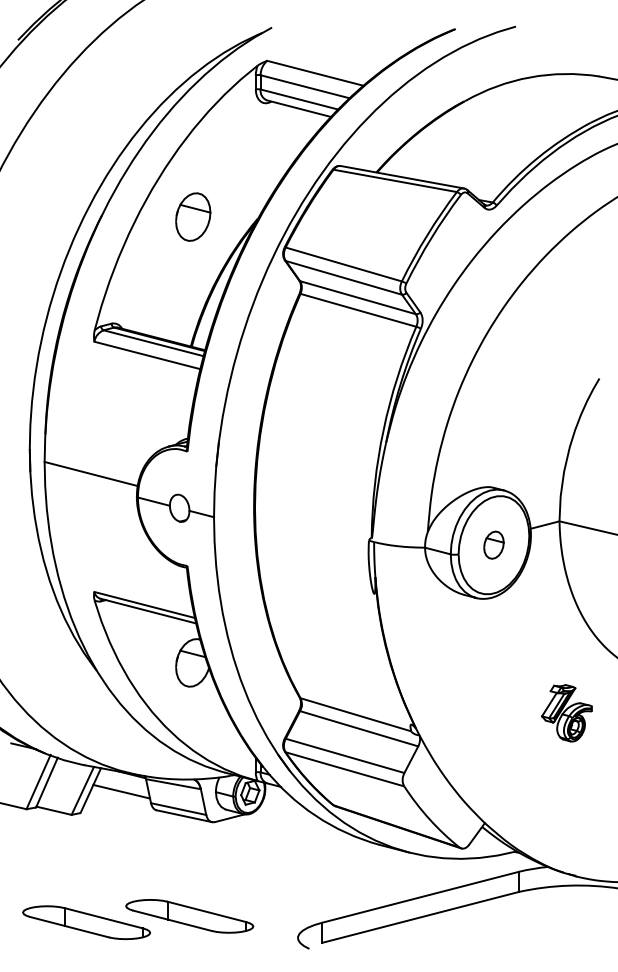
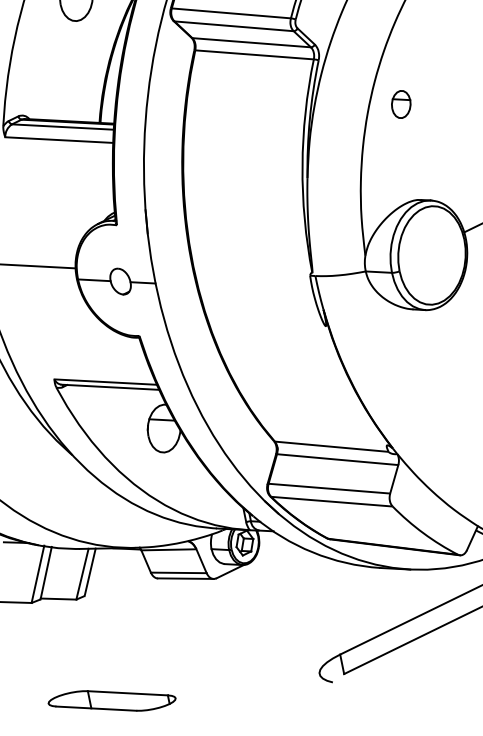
part: (493, 544) -> (400, 103), moved
line: (121, 791) -> (120, 567), removed
part: (189, 916) -> (210, 674), removed

